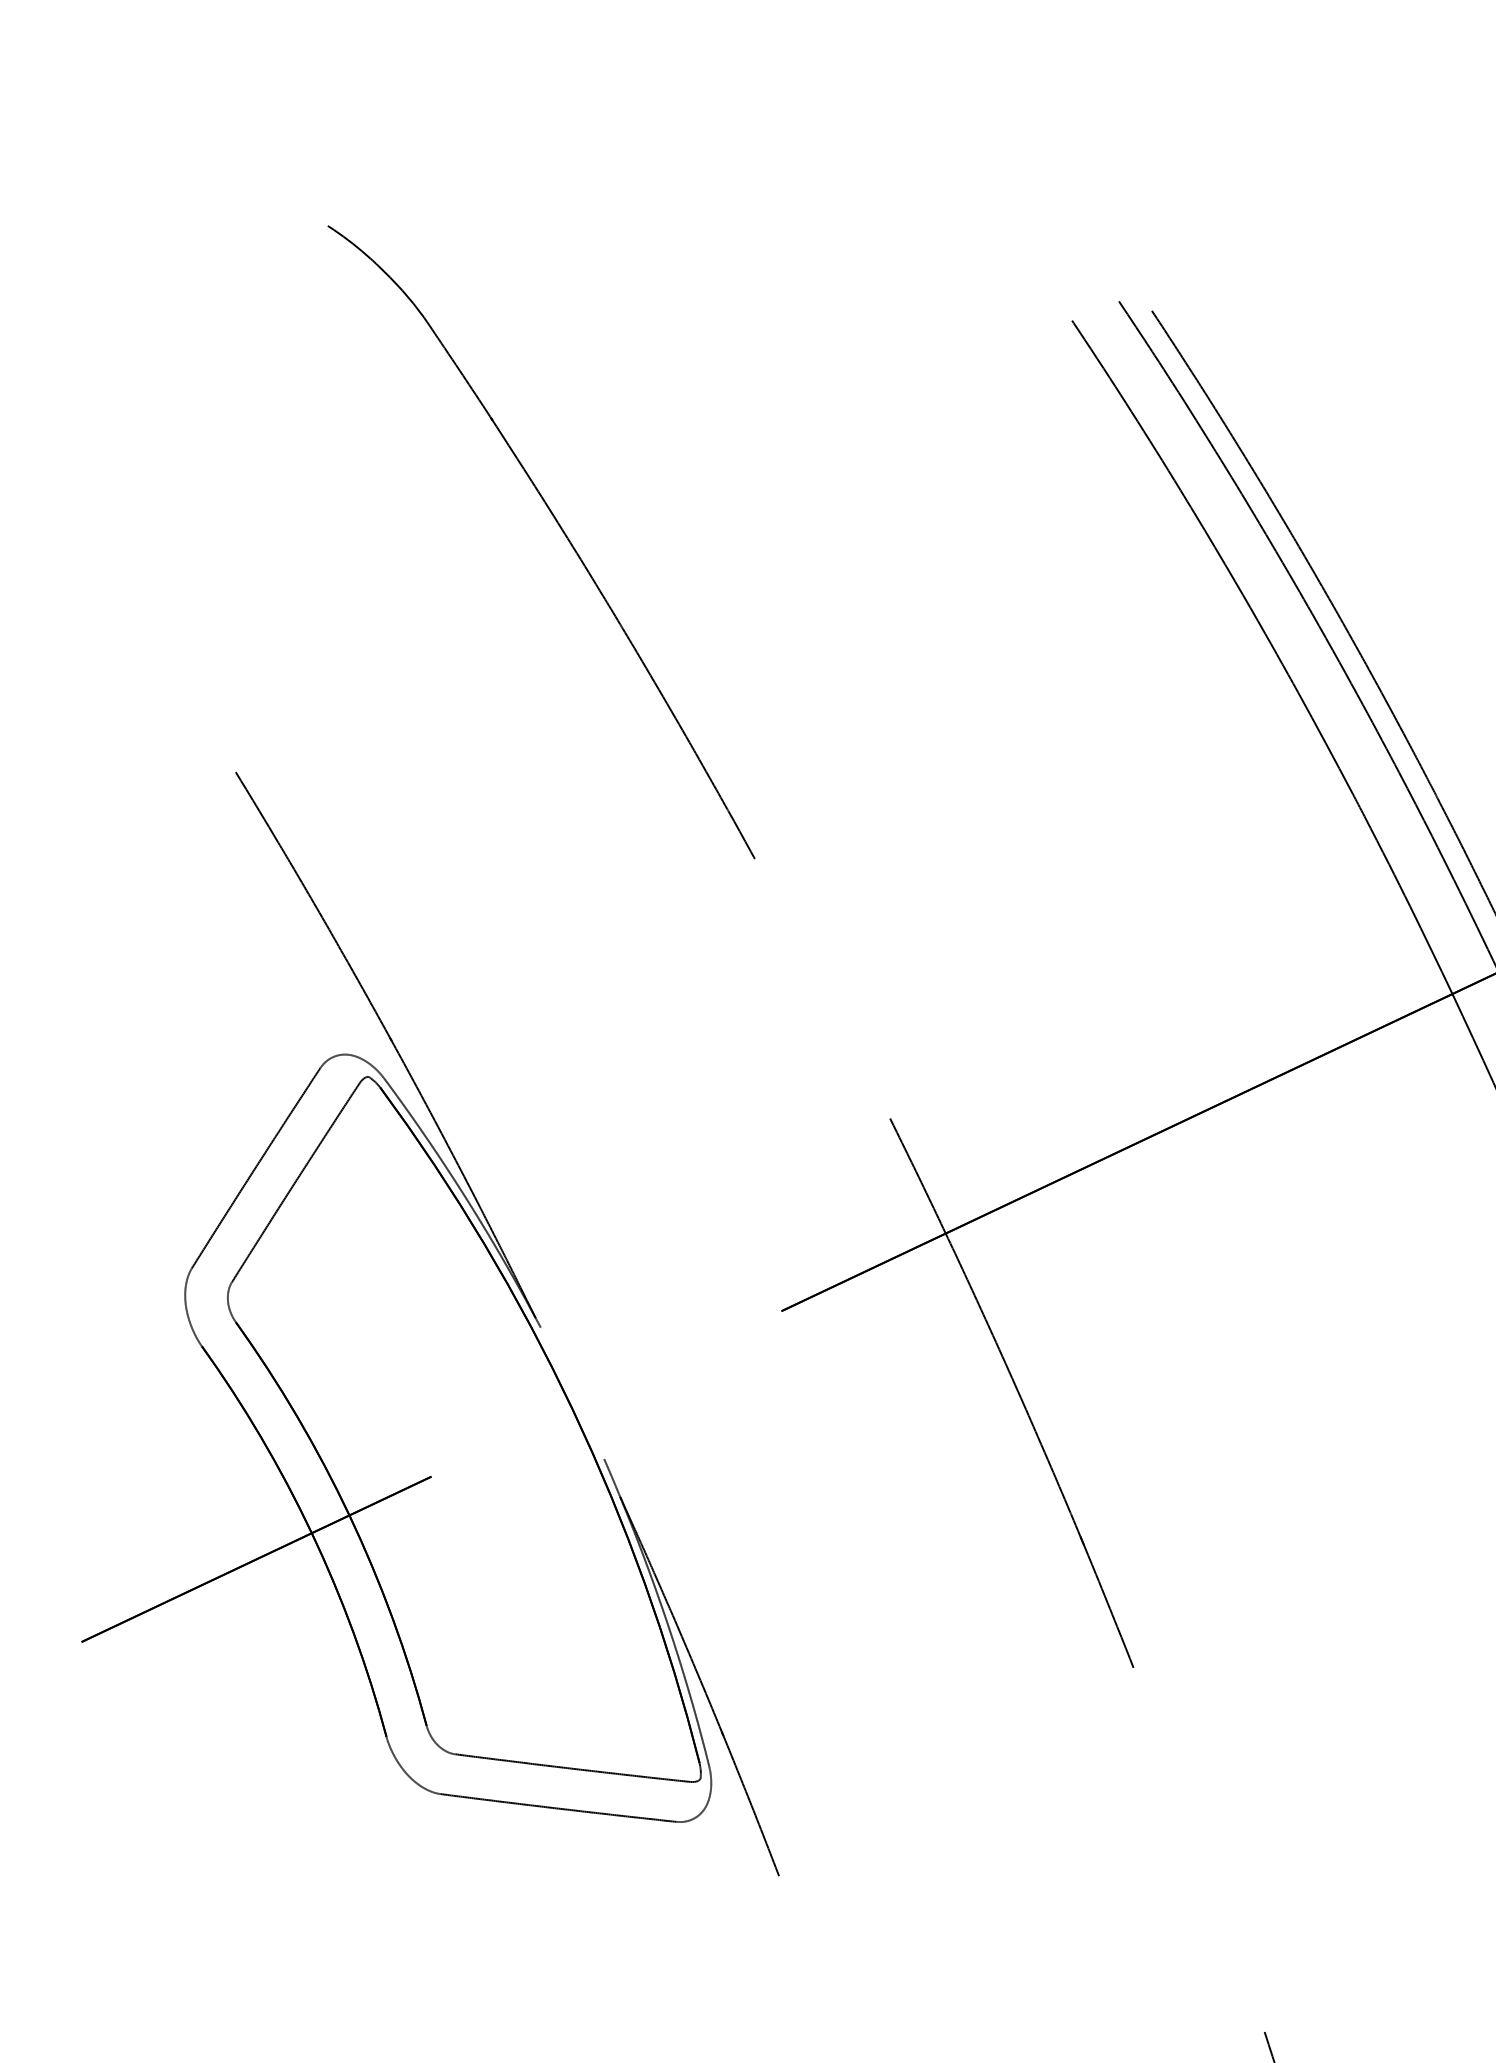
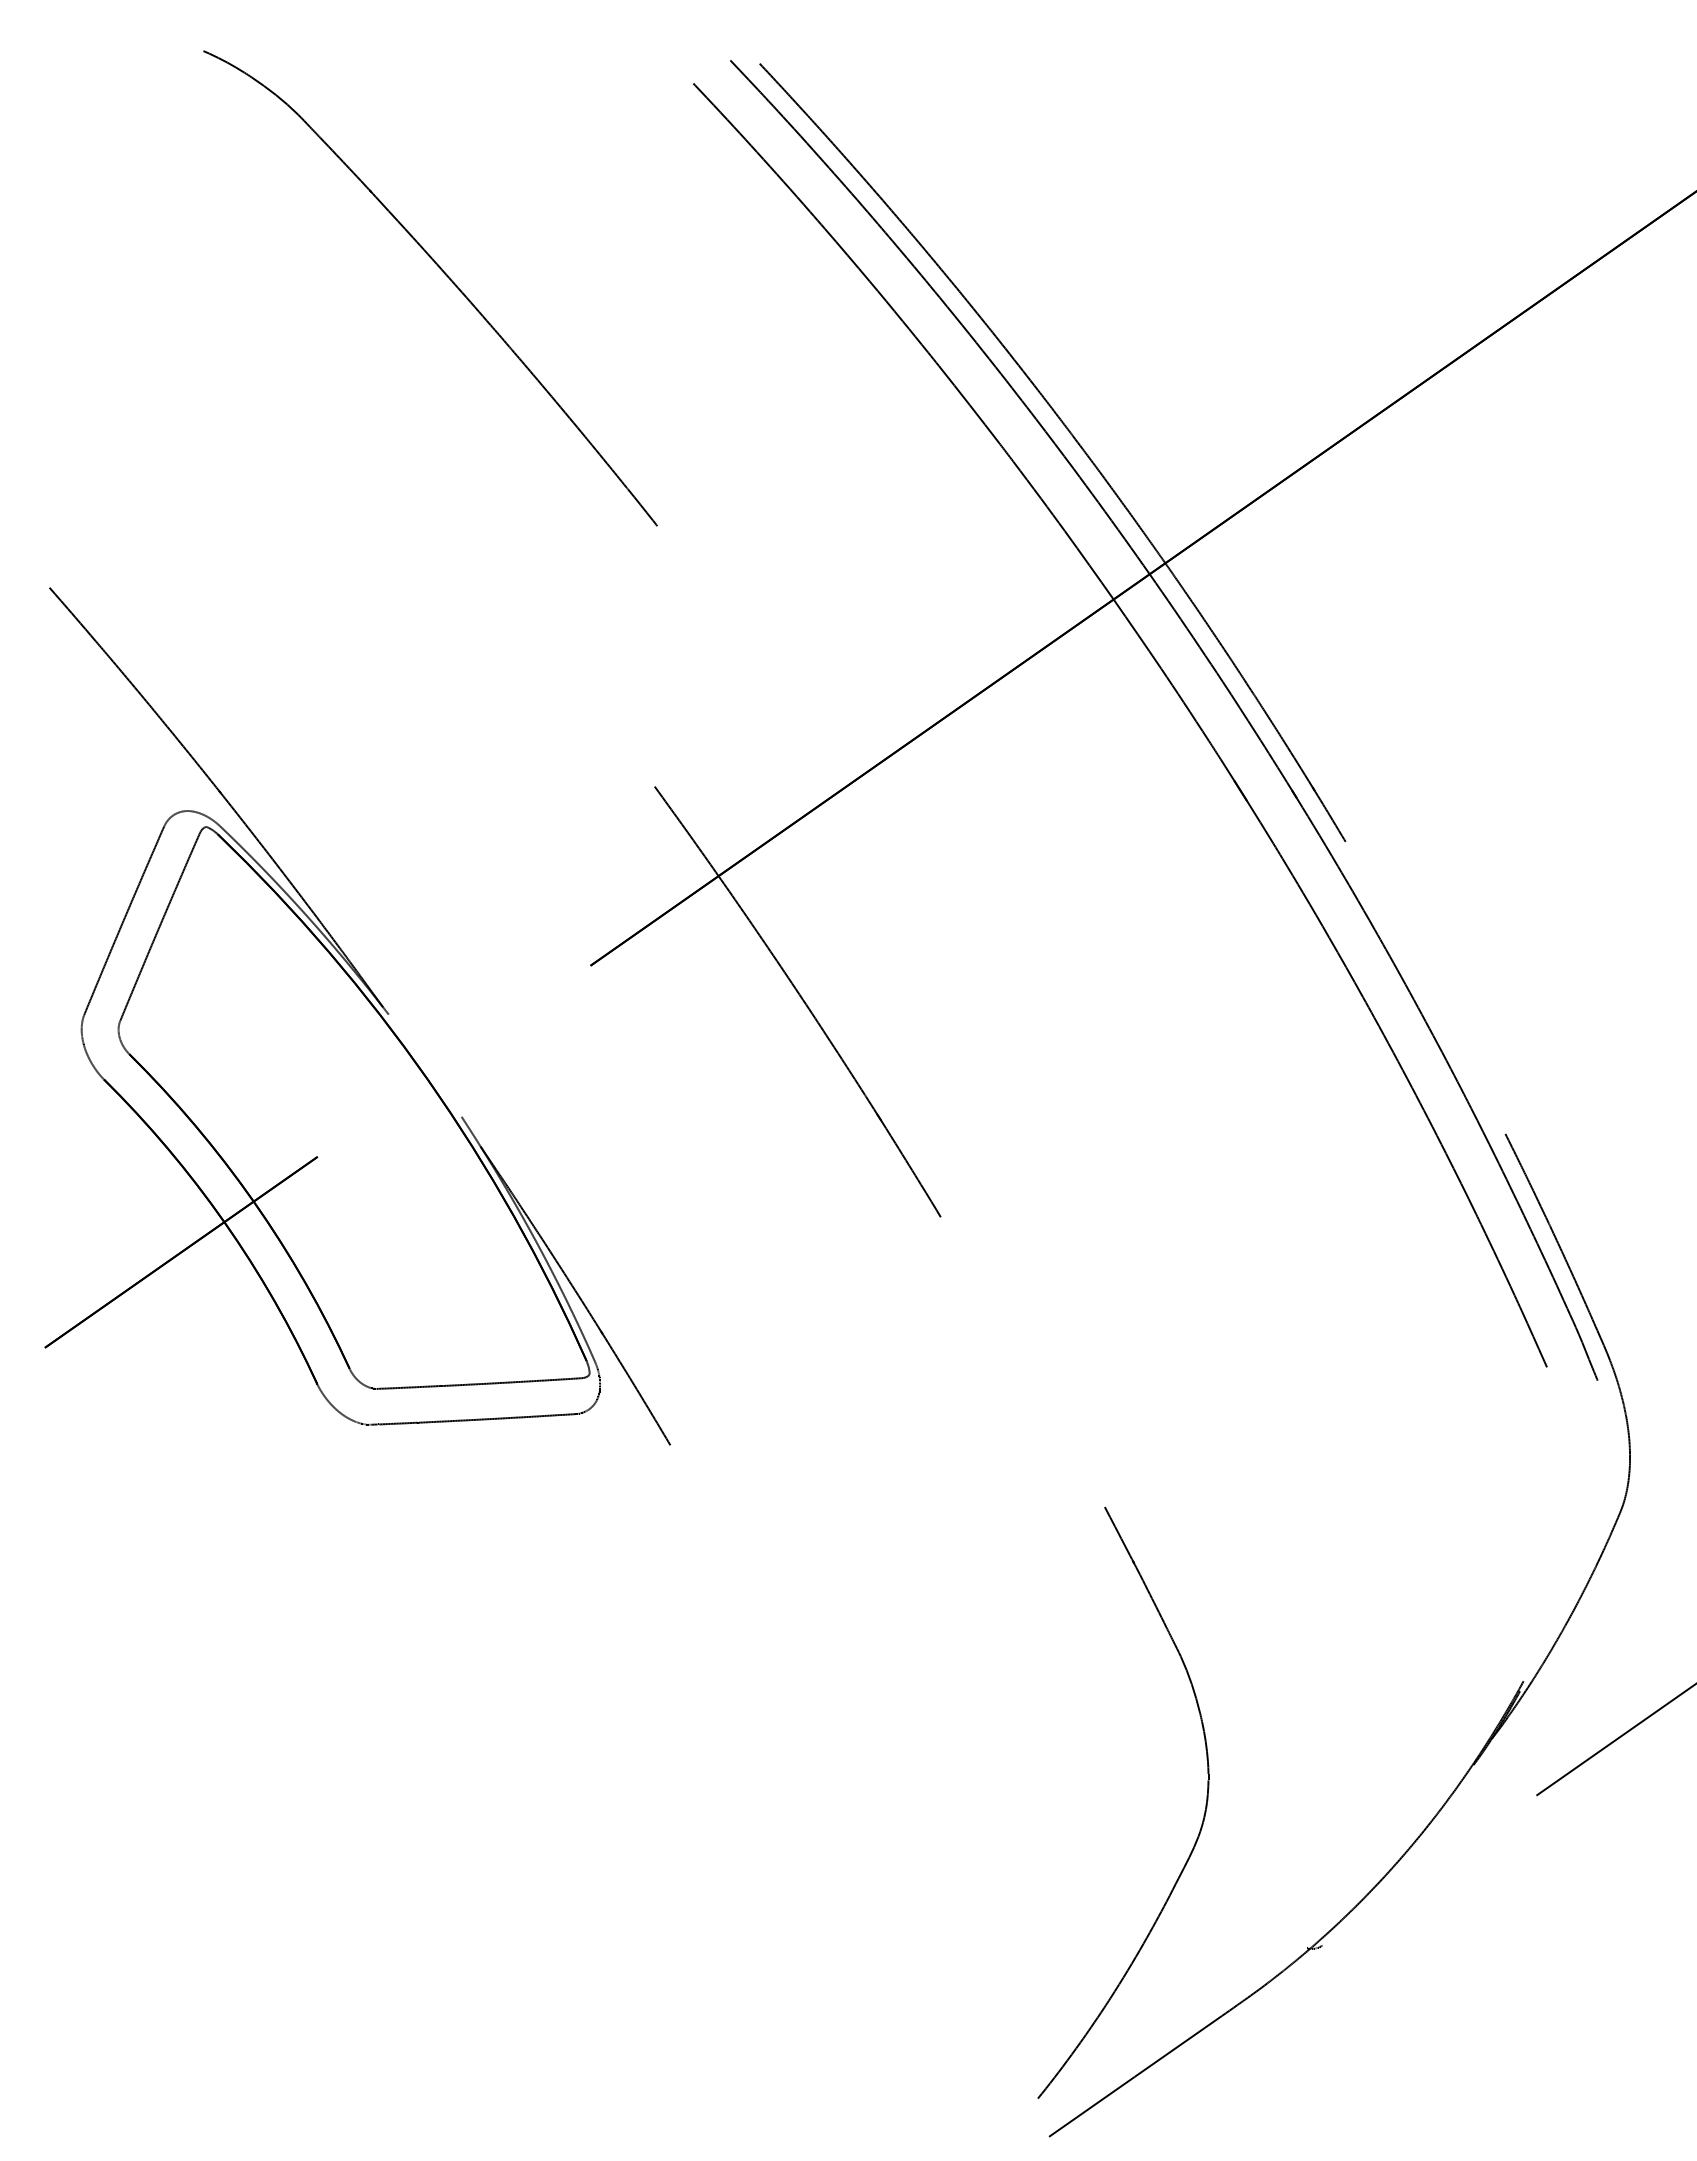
curve: (560, 529) -> (444, 274), moved

